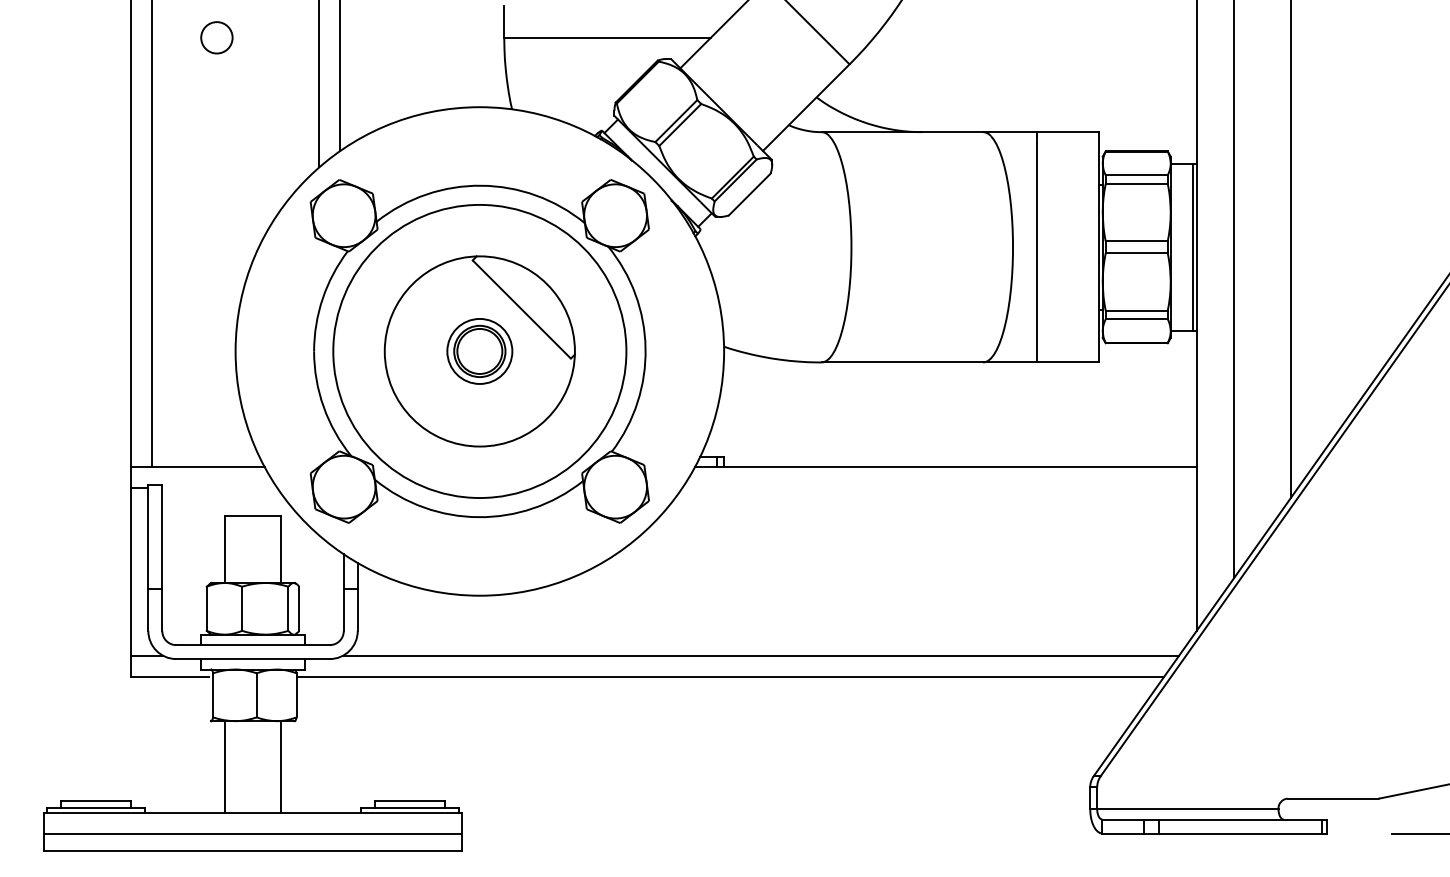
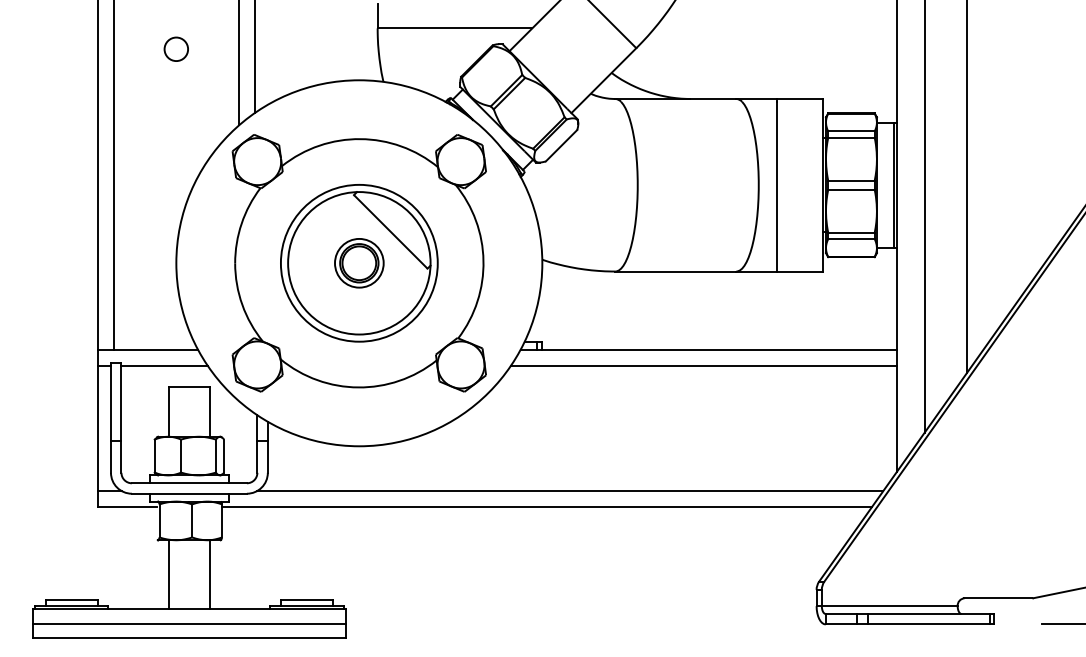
circle: (215, 36) -> (175, 48), moved
circle: (478, 350) -> (358, 262), size x0.71
line: (219, 487) -> (164, 365), added
line: (939, 487) -> (703, 365), added

